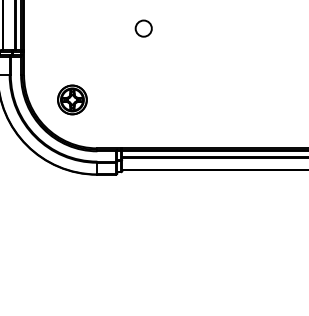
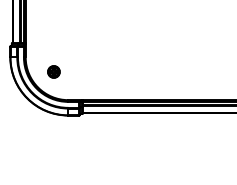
circle: (142, 27) -> (94, 29), removed
part: (71, 99) -> (53, 71), size x0.7

